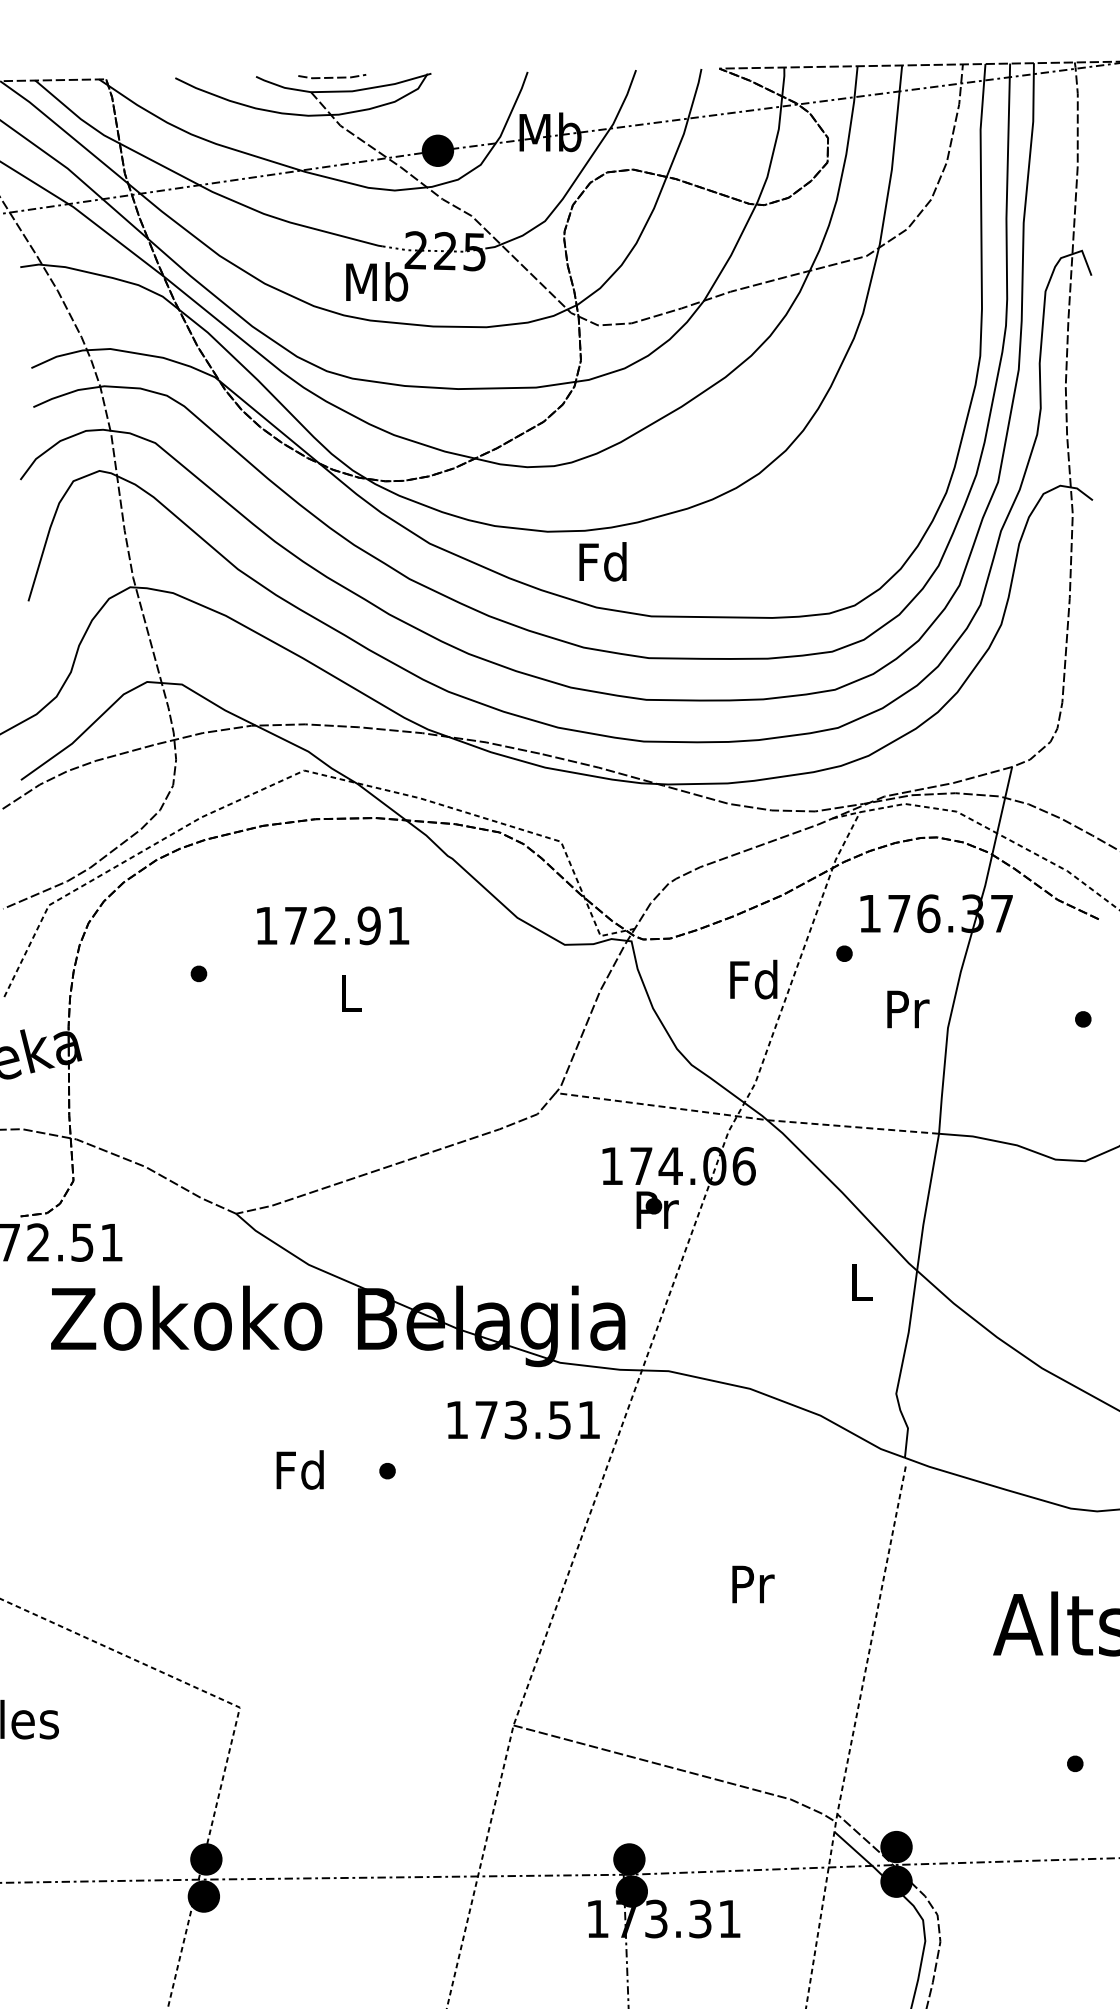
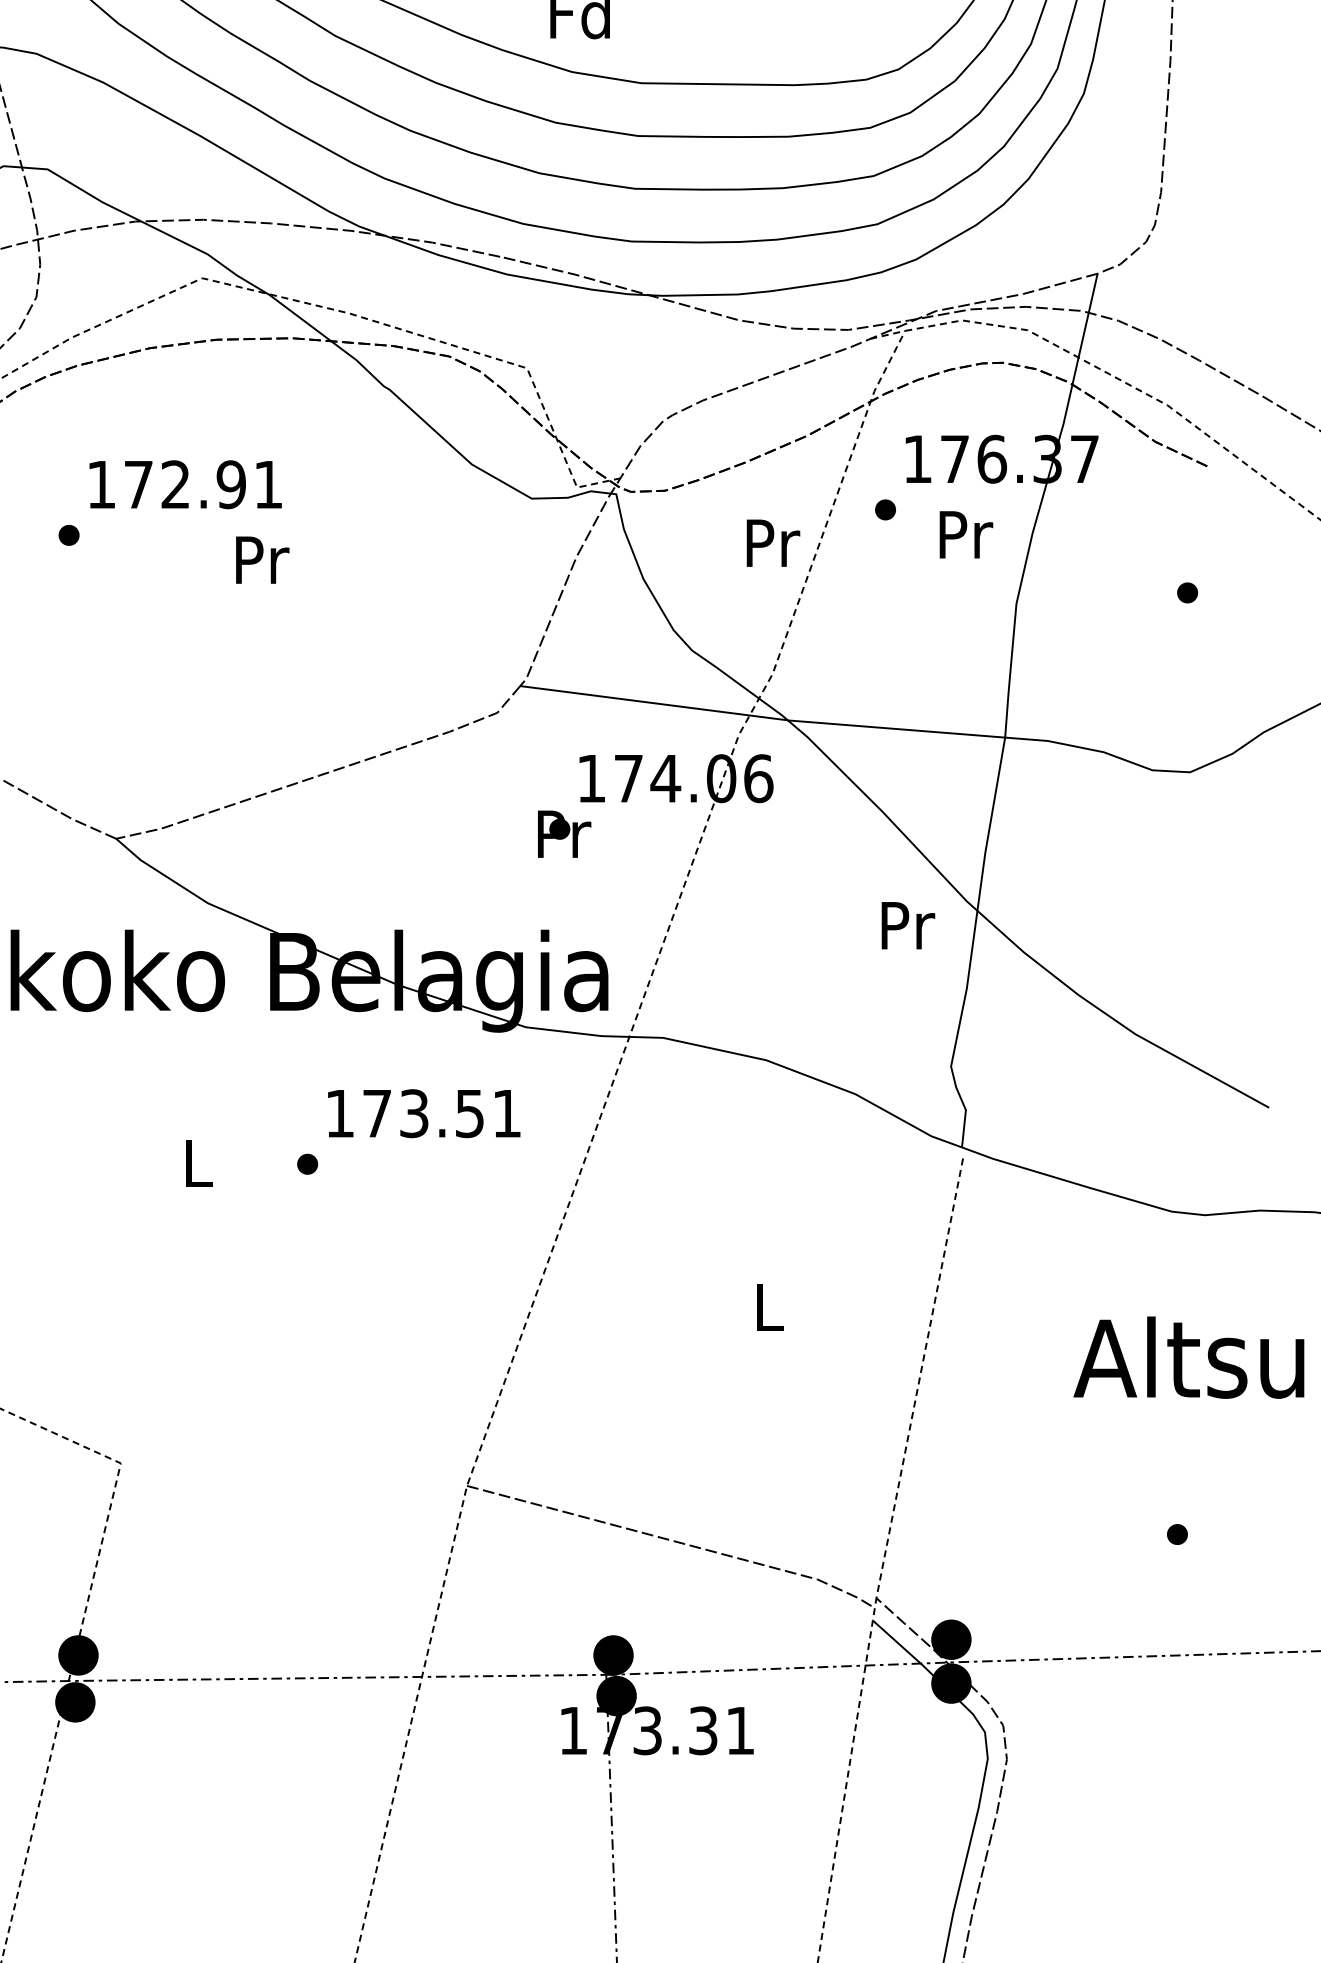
text: (333, 925) -> (186, 484), moved
text: (753, 979) -> (770, 542), Fd -> Pr
text: (352, 993) -> (263, 560), L -> Pr
text: (908, 1009) -> (966, 534), moved
line: (747, 1117) -> (762, 717), dashed -> solid
text: (657, 1209) -> (564, 833), moved
text: (862, 1282) -> (908, 925), L -> Pr
text: (523, 1419) -> (423, 1112), moved
text: (299, 1469) -> (196, 1162), Fd -> L
text: (753, 1584) -> (770, 1307), Pr -> L

